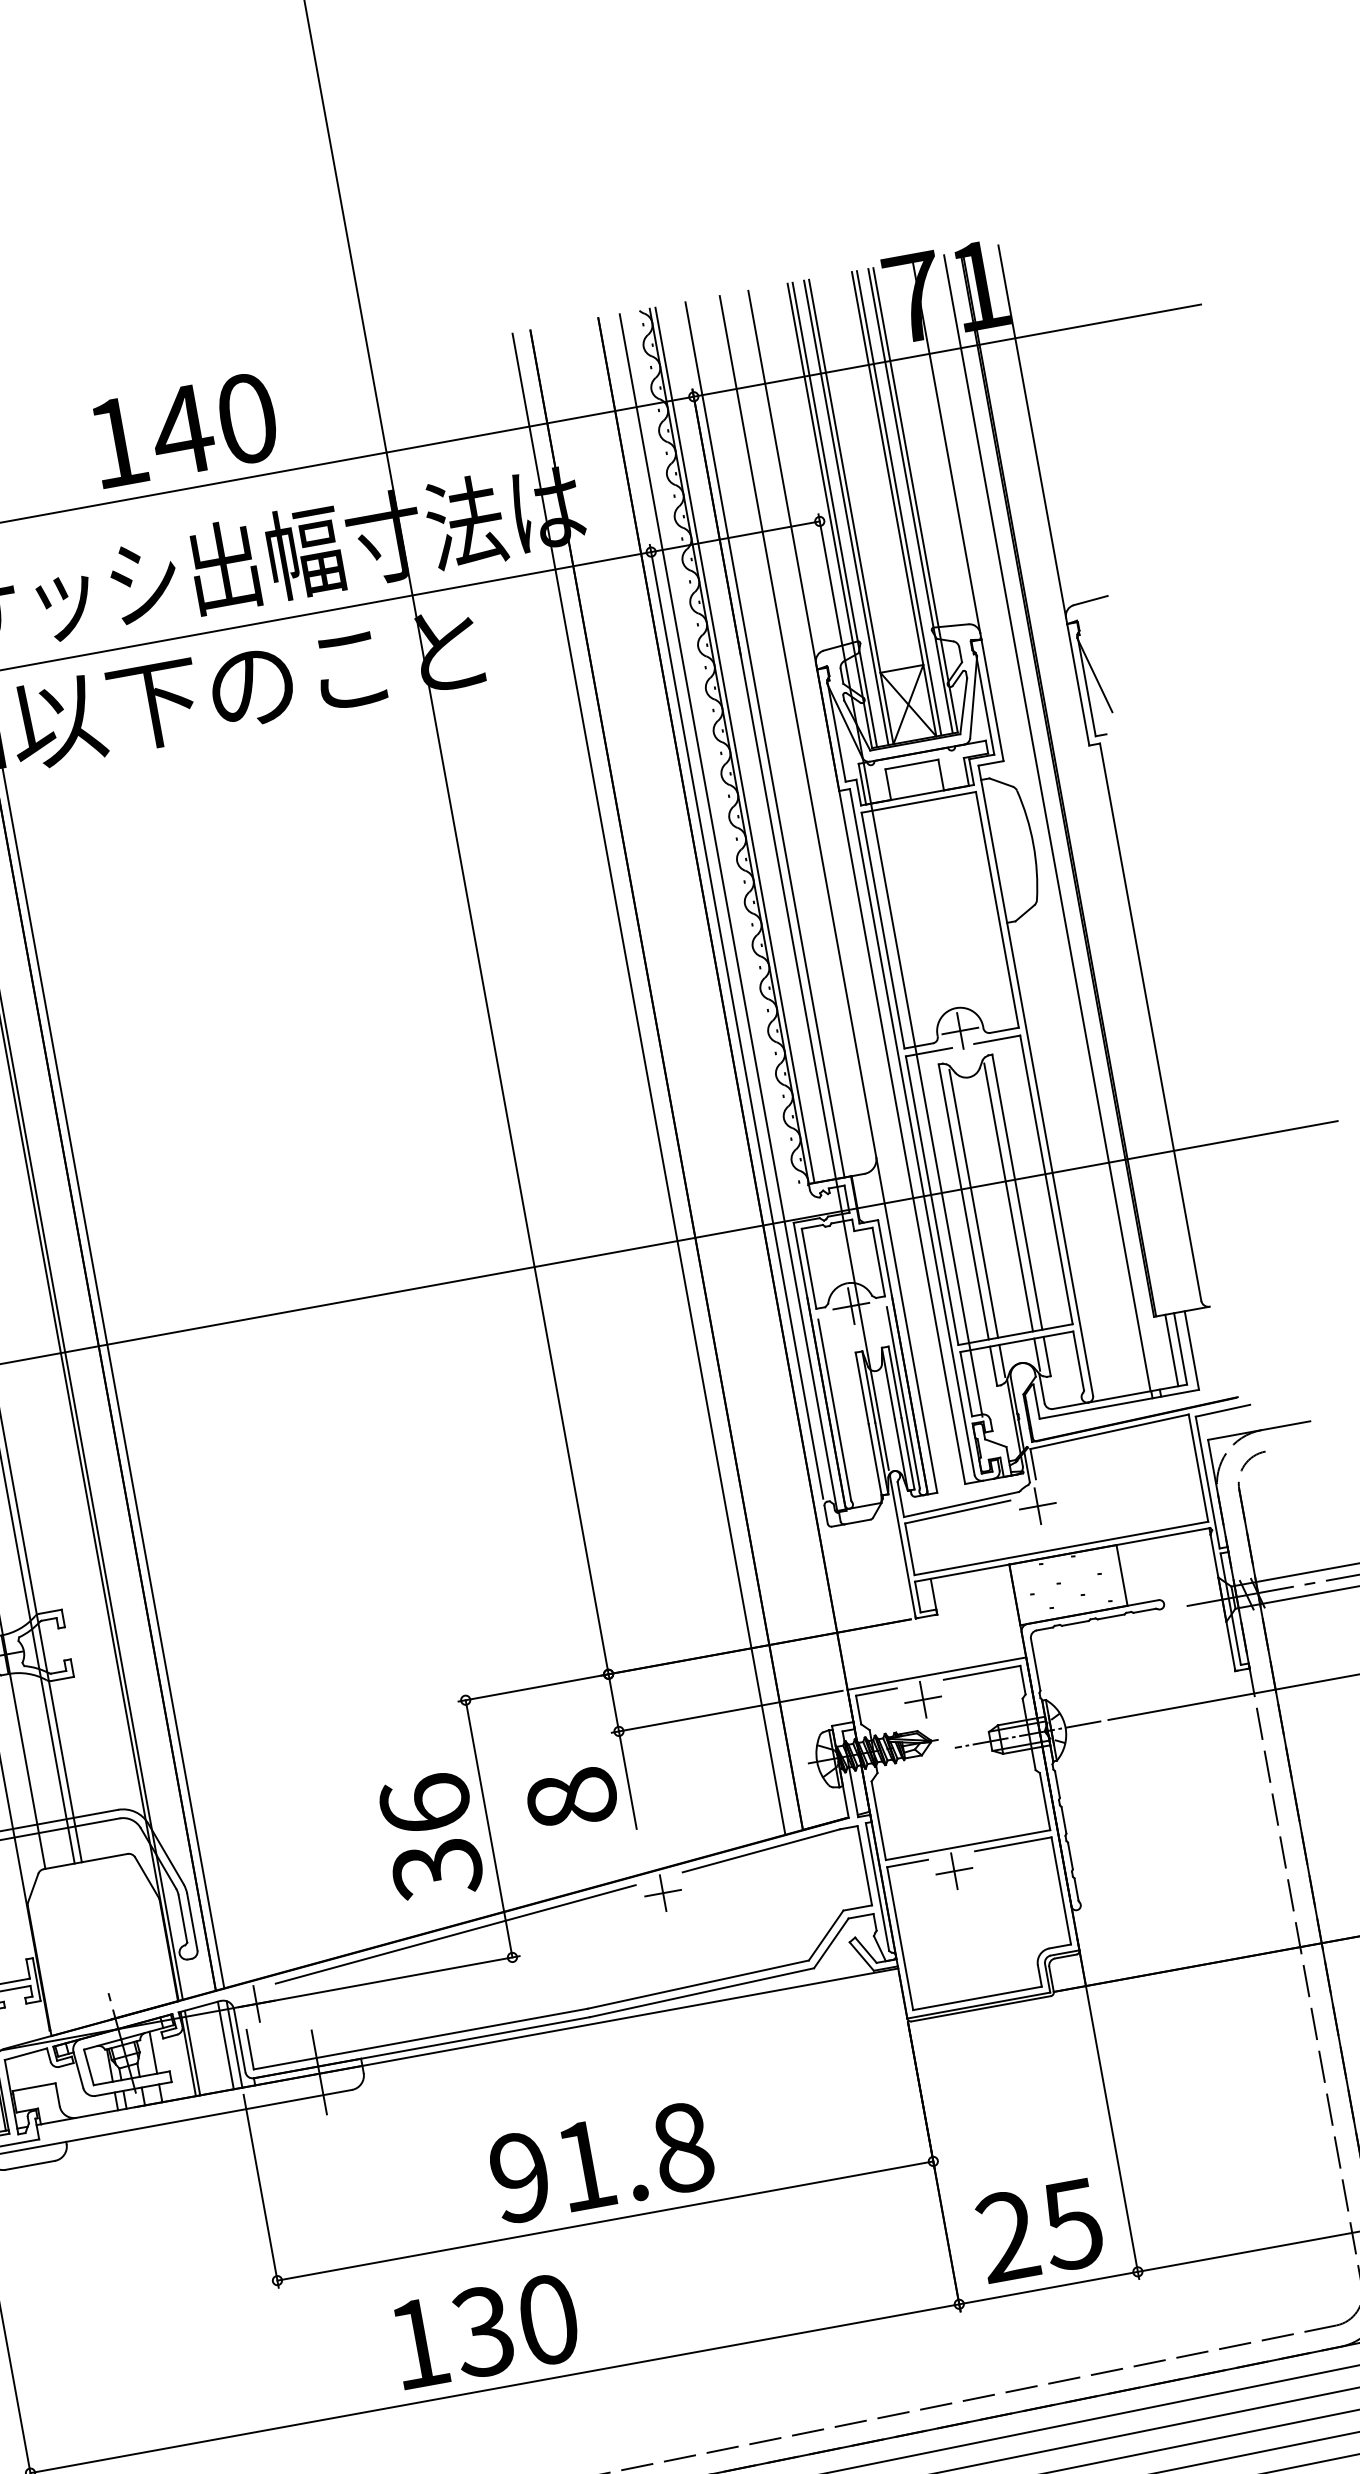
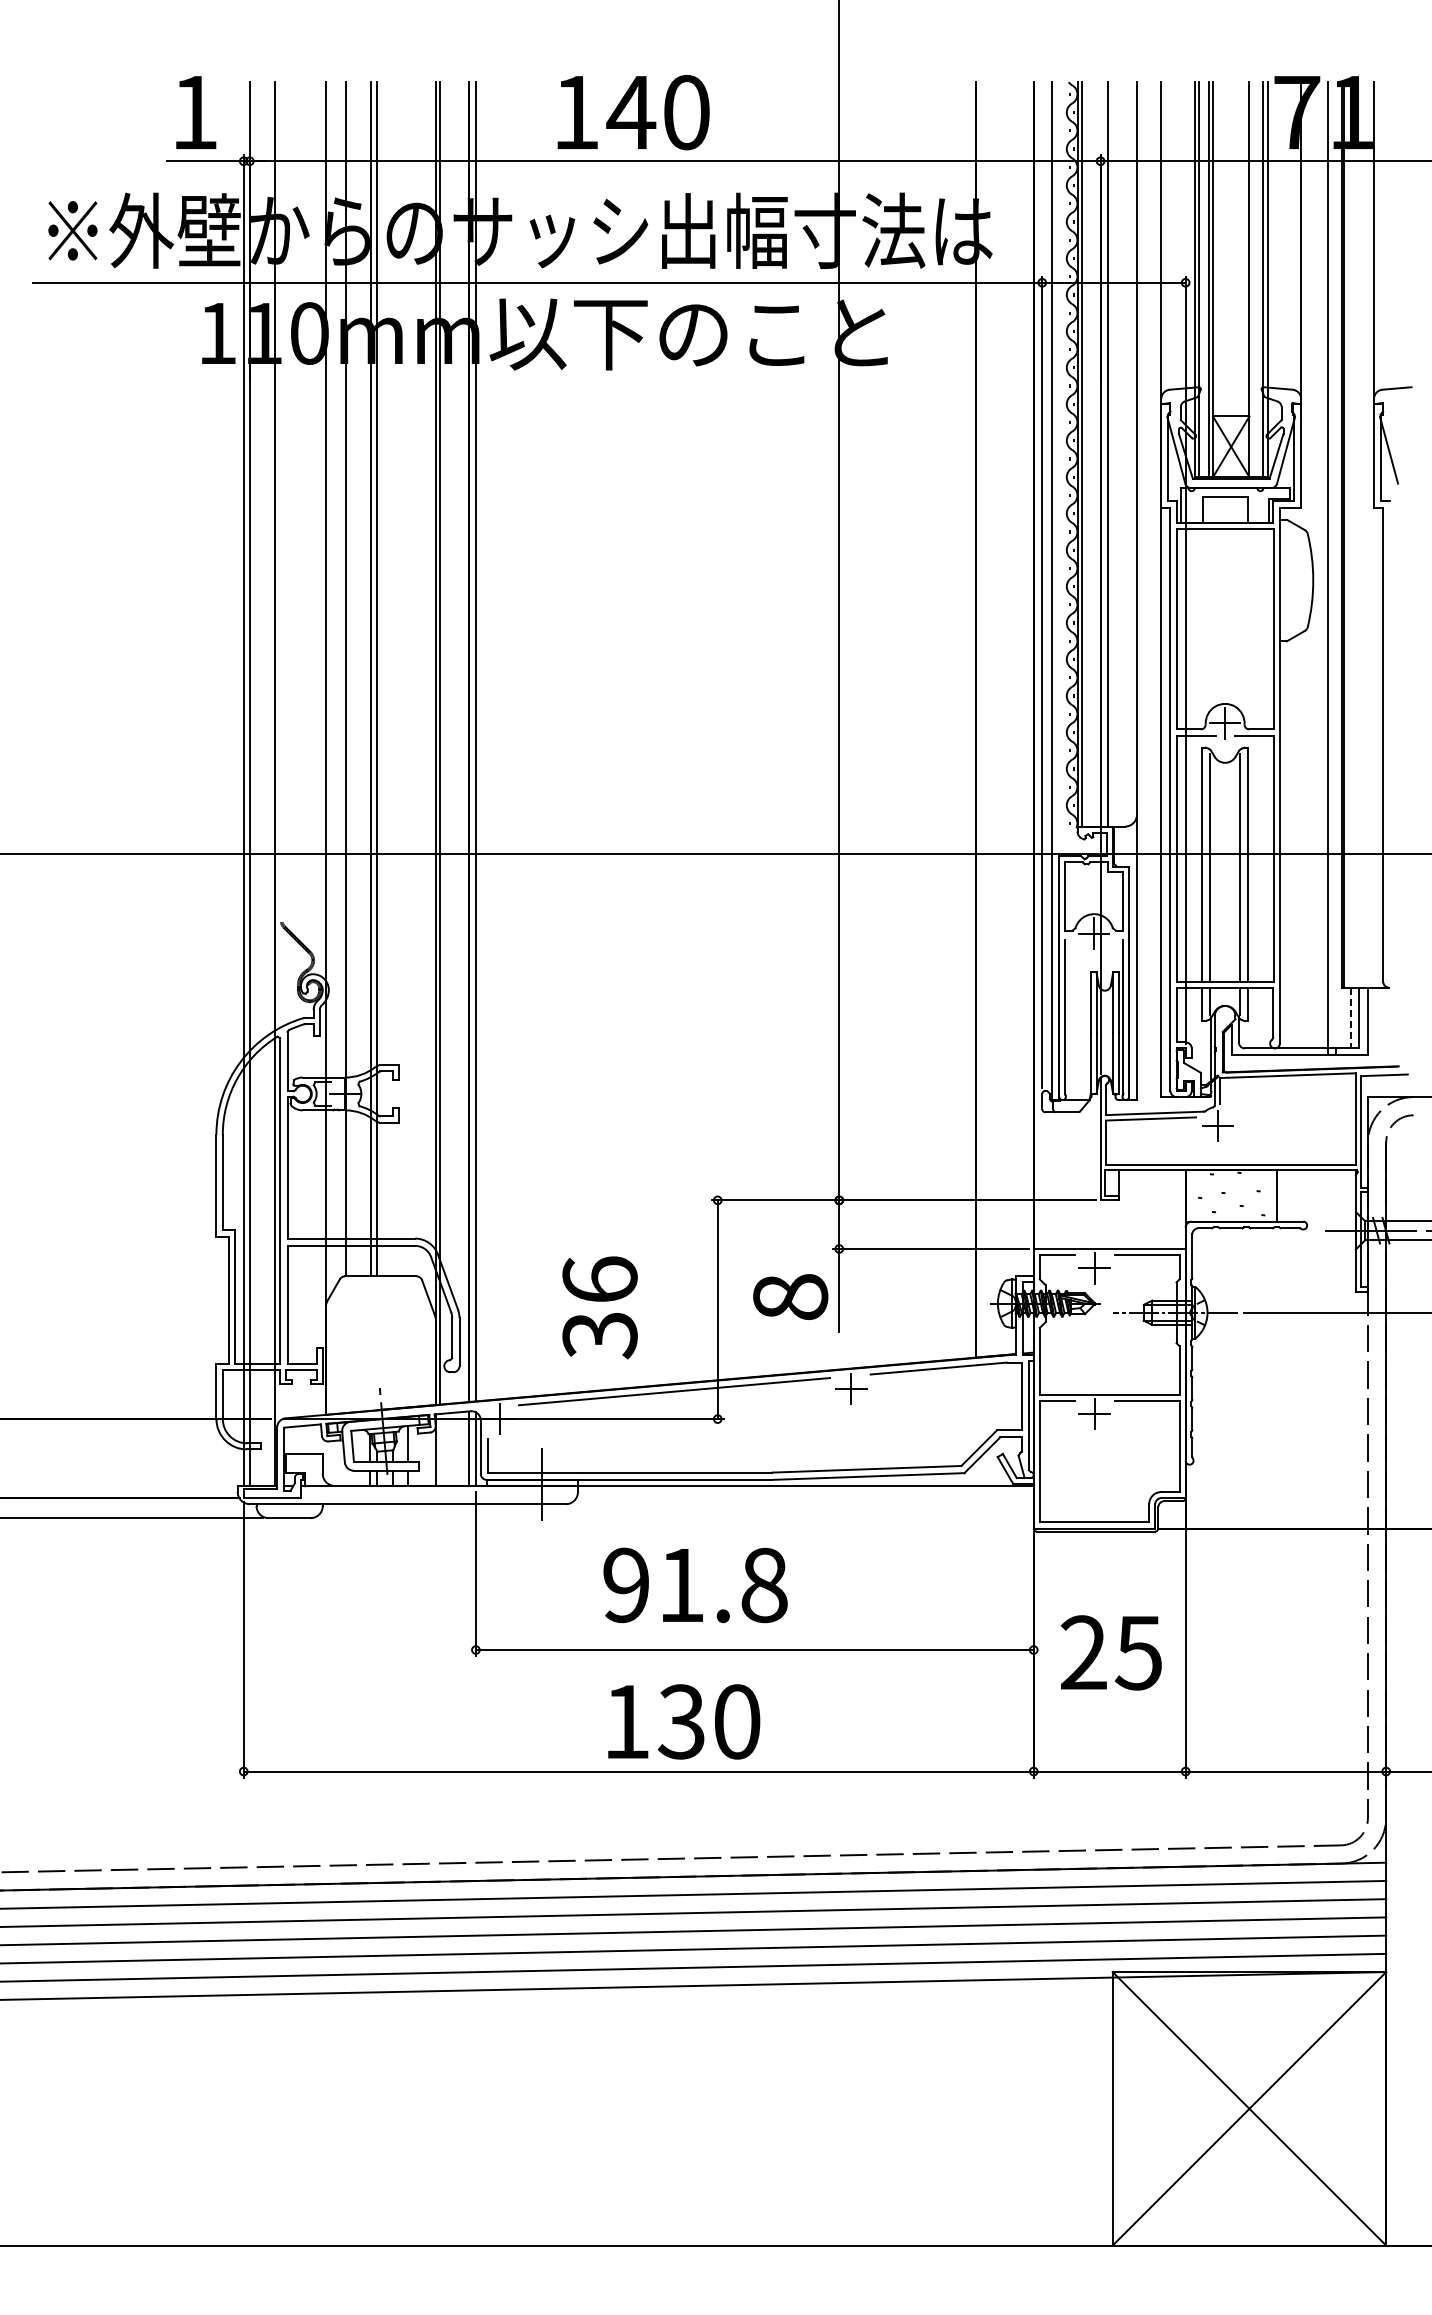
text: (184, 430) -> (633, 112), moved
line: (898, 503) -> (1253, 279), removed
line: (648, 1084) -> (960, 720), removed
line: (1171, 1351) -> (1351, 1018), solid -> dashed
text: (430, 1836) -> (599, 1307), moved
line: (192, 2052) -> (440, 1449), removed
text: (601, 2162) -> (695, 1585), moved
text: (1040, 2230) -> (1111, 1652), moved
text: (486, 2330) -> (684, 1721), moved

